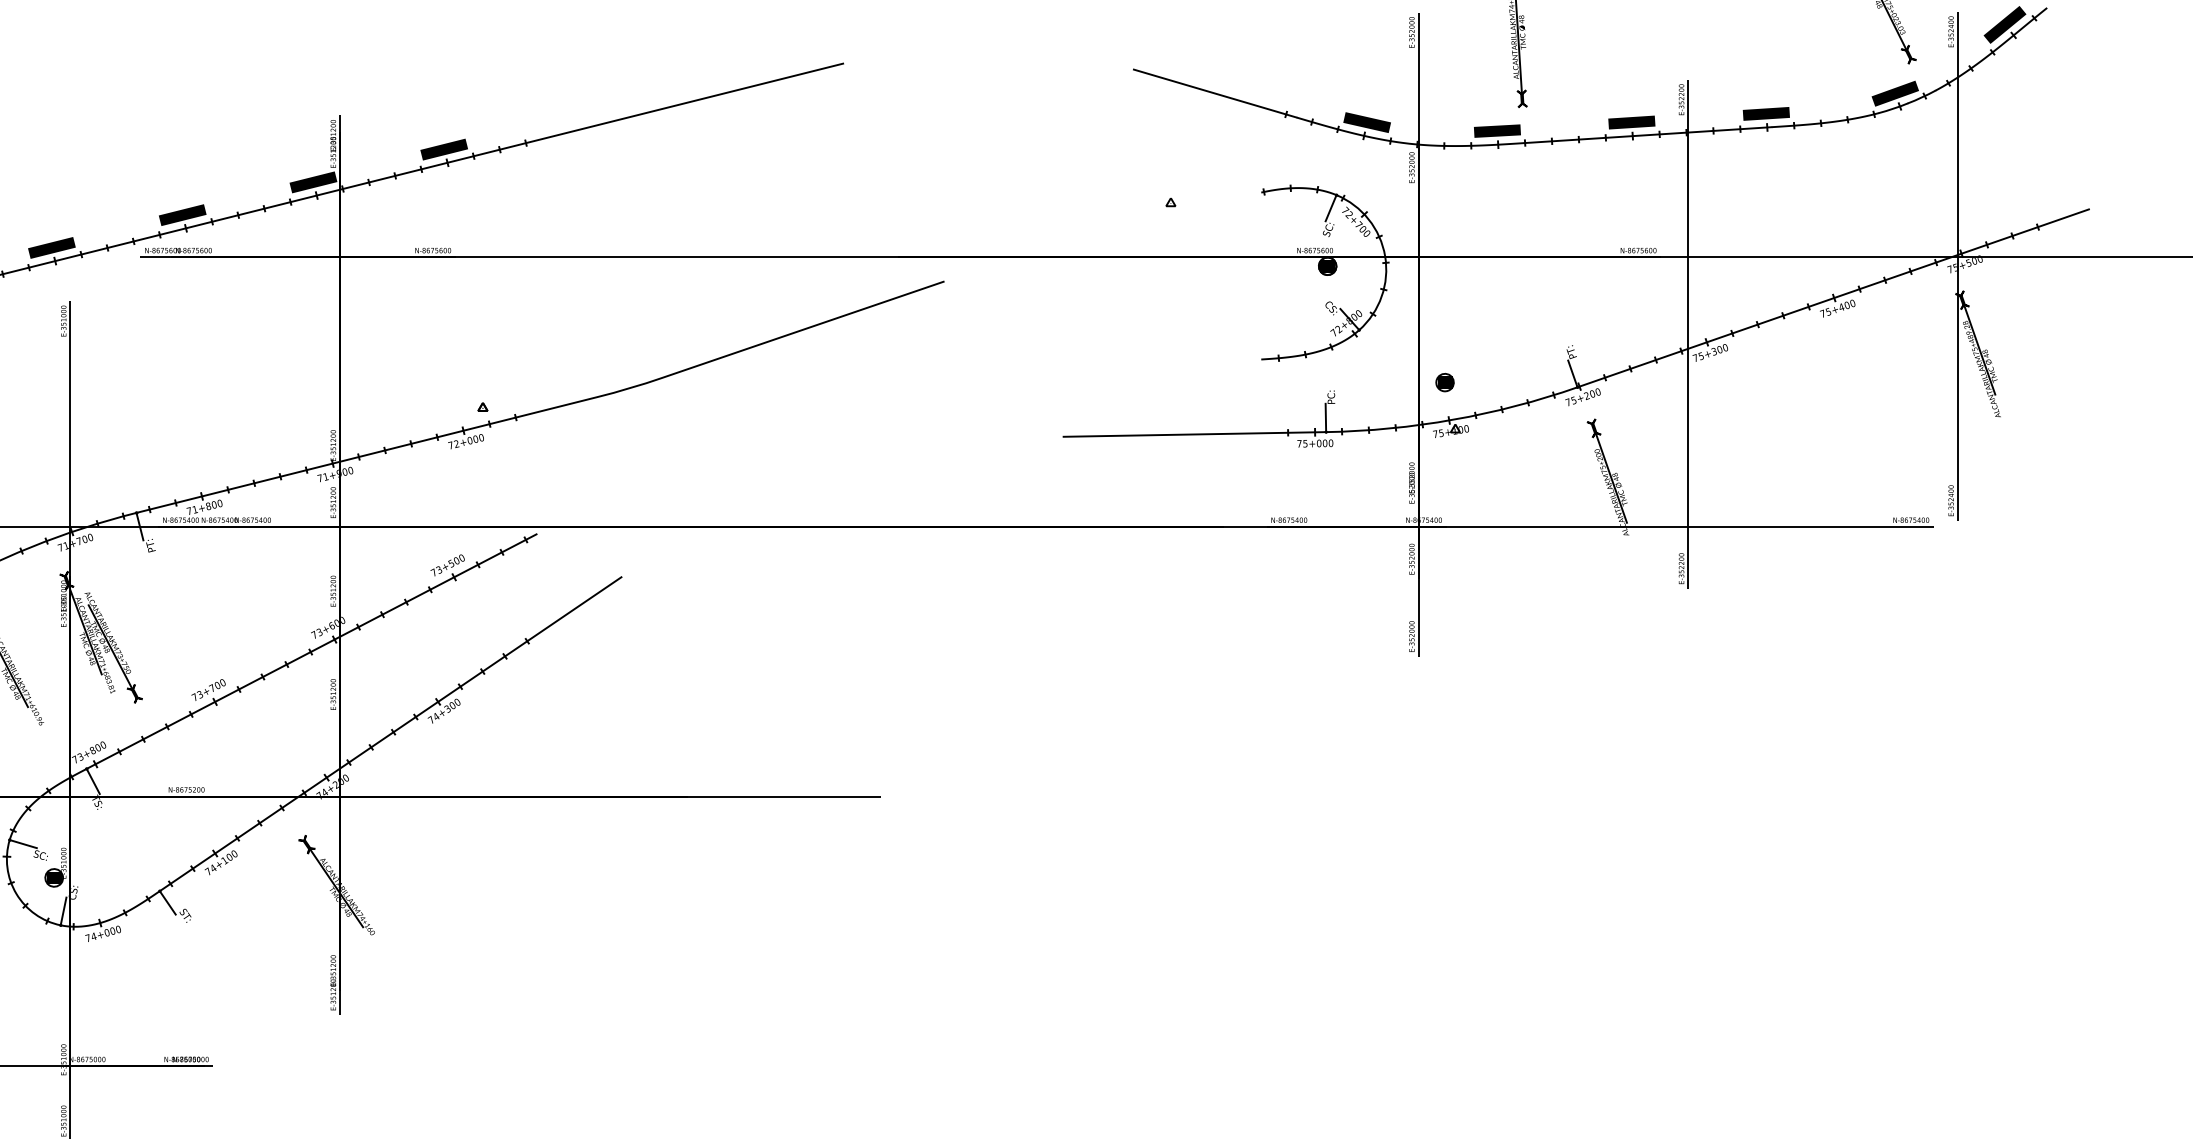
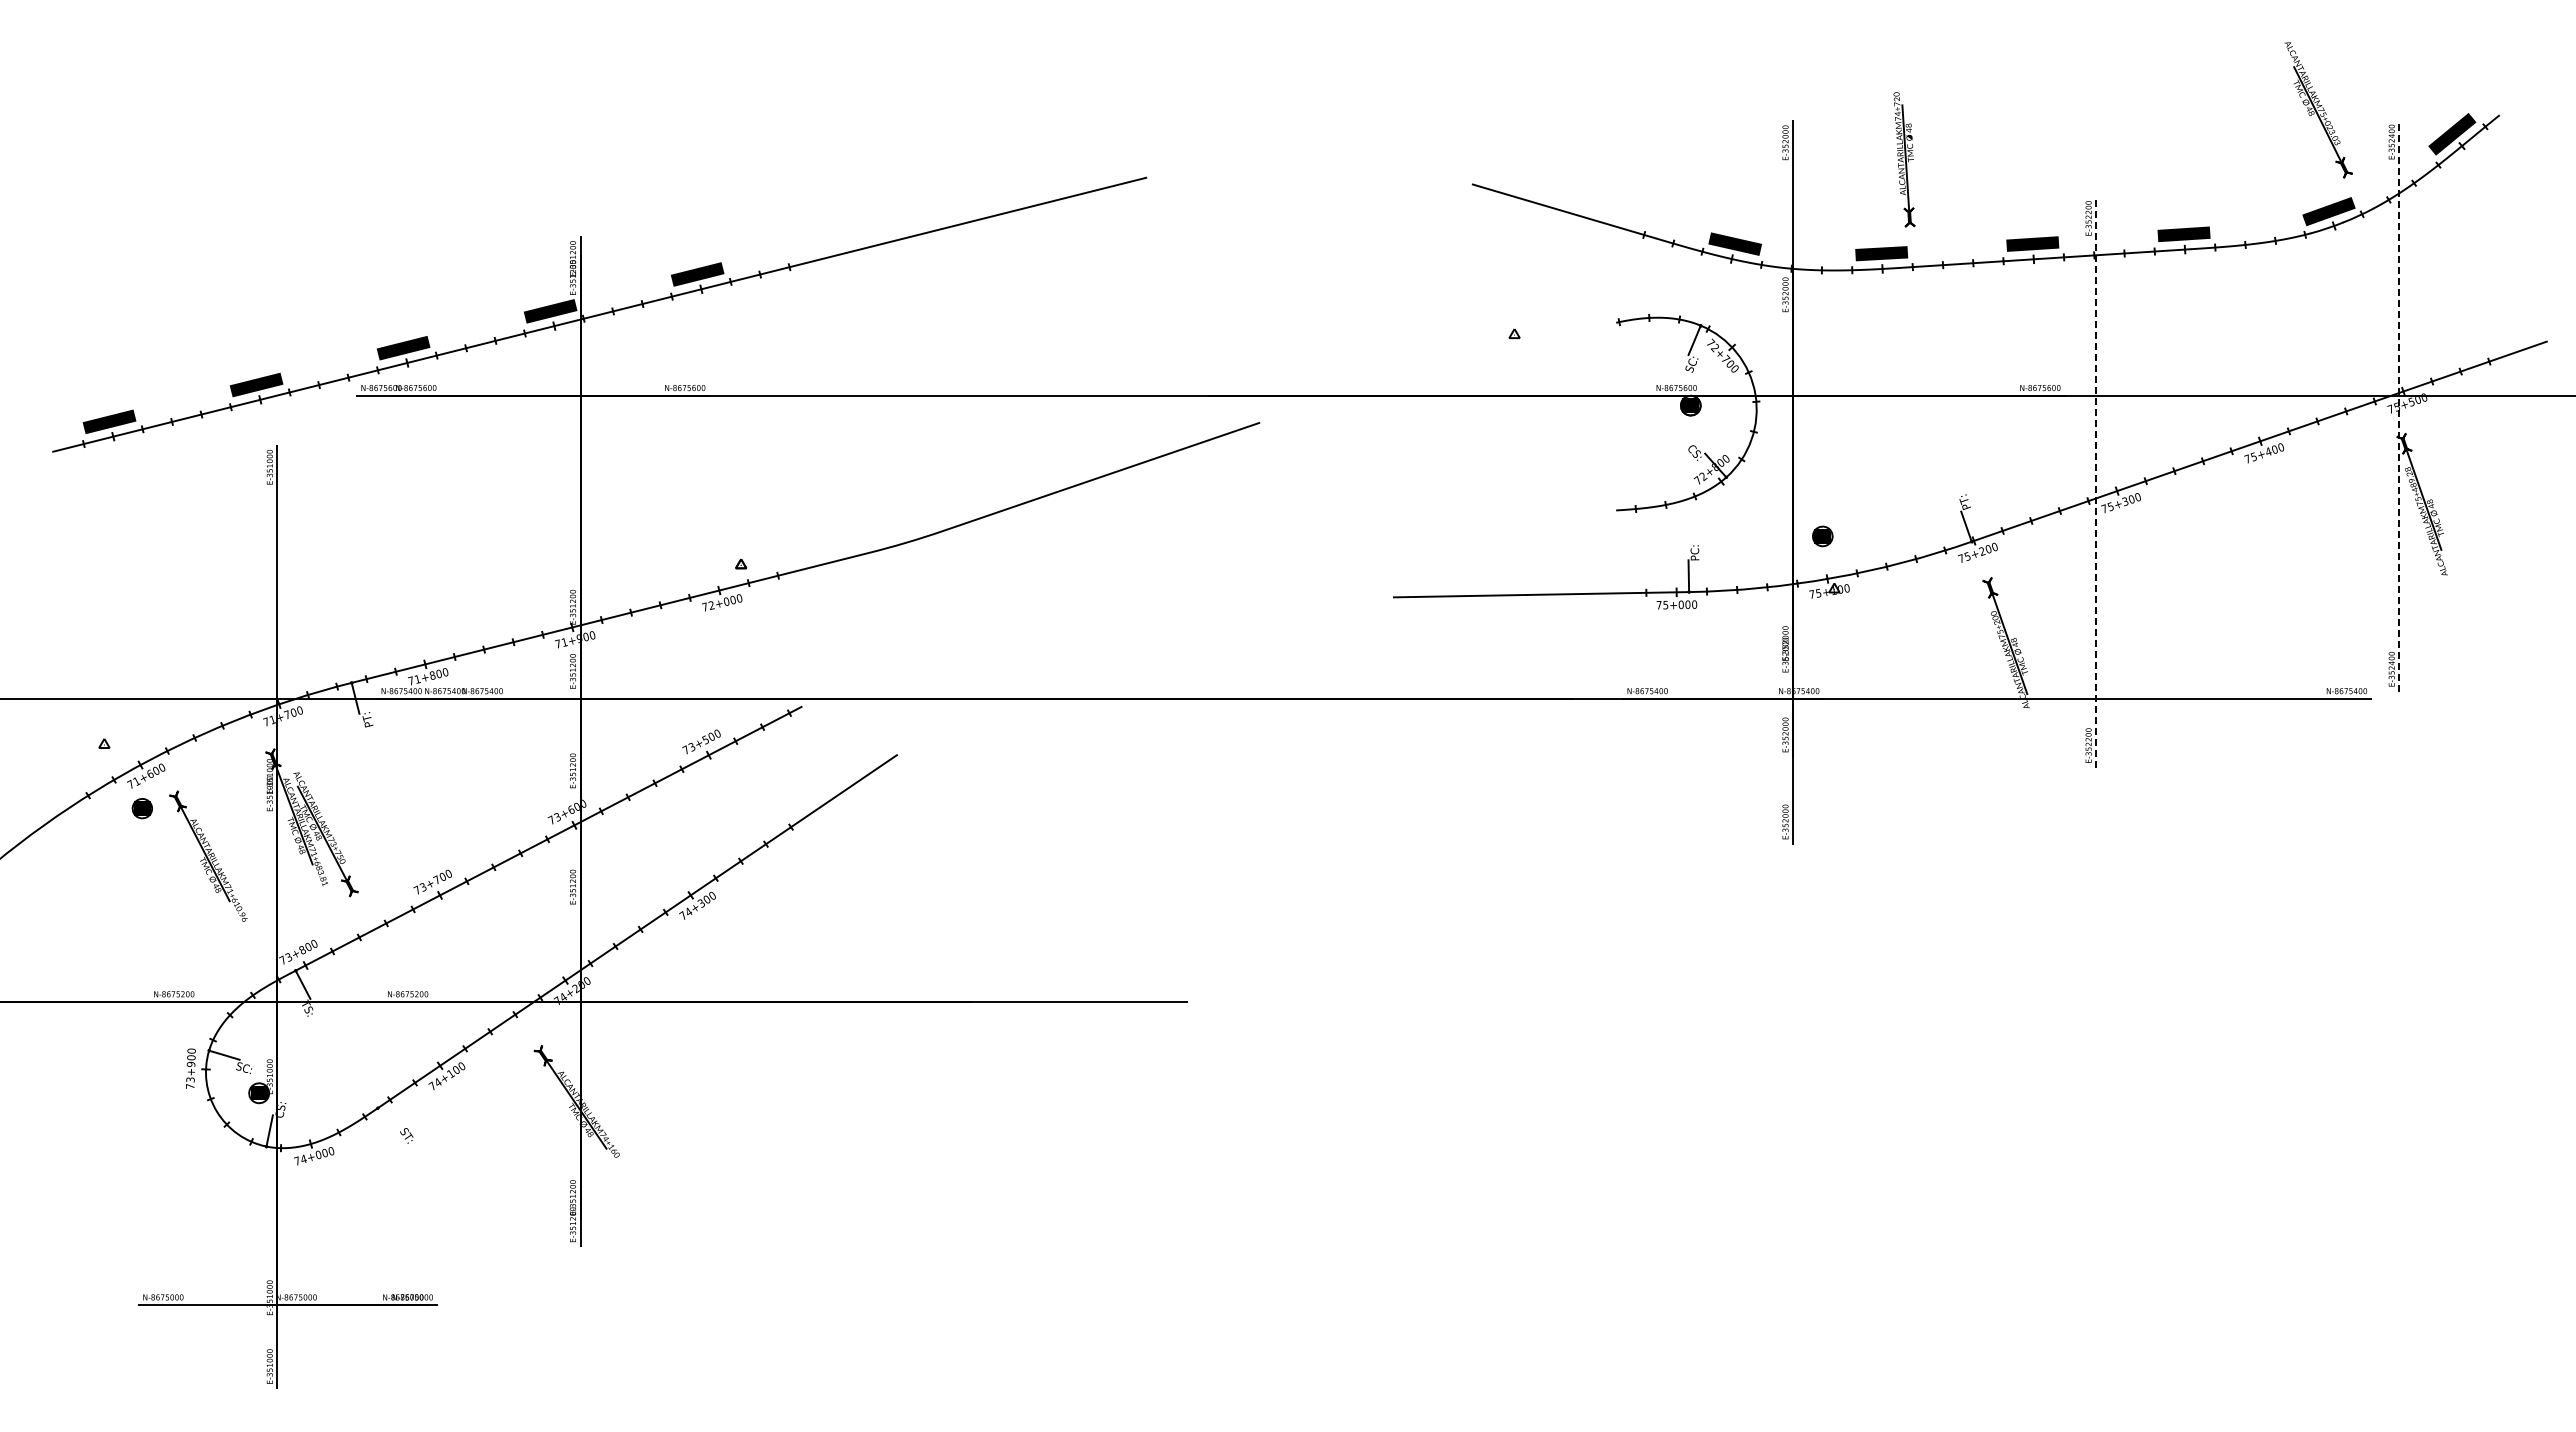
line: (1958, 266) -> (2399, 405), solid -> dashed
line: (1688, 333) -> (2096, 481), solid -> dashed
line: (167, 903) -> (386, 1121), removed

